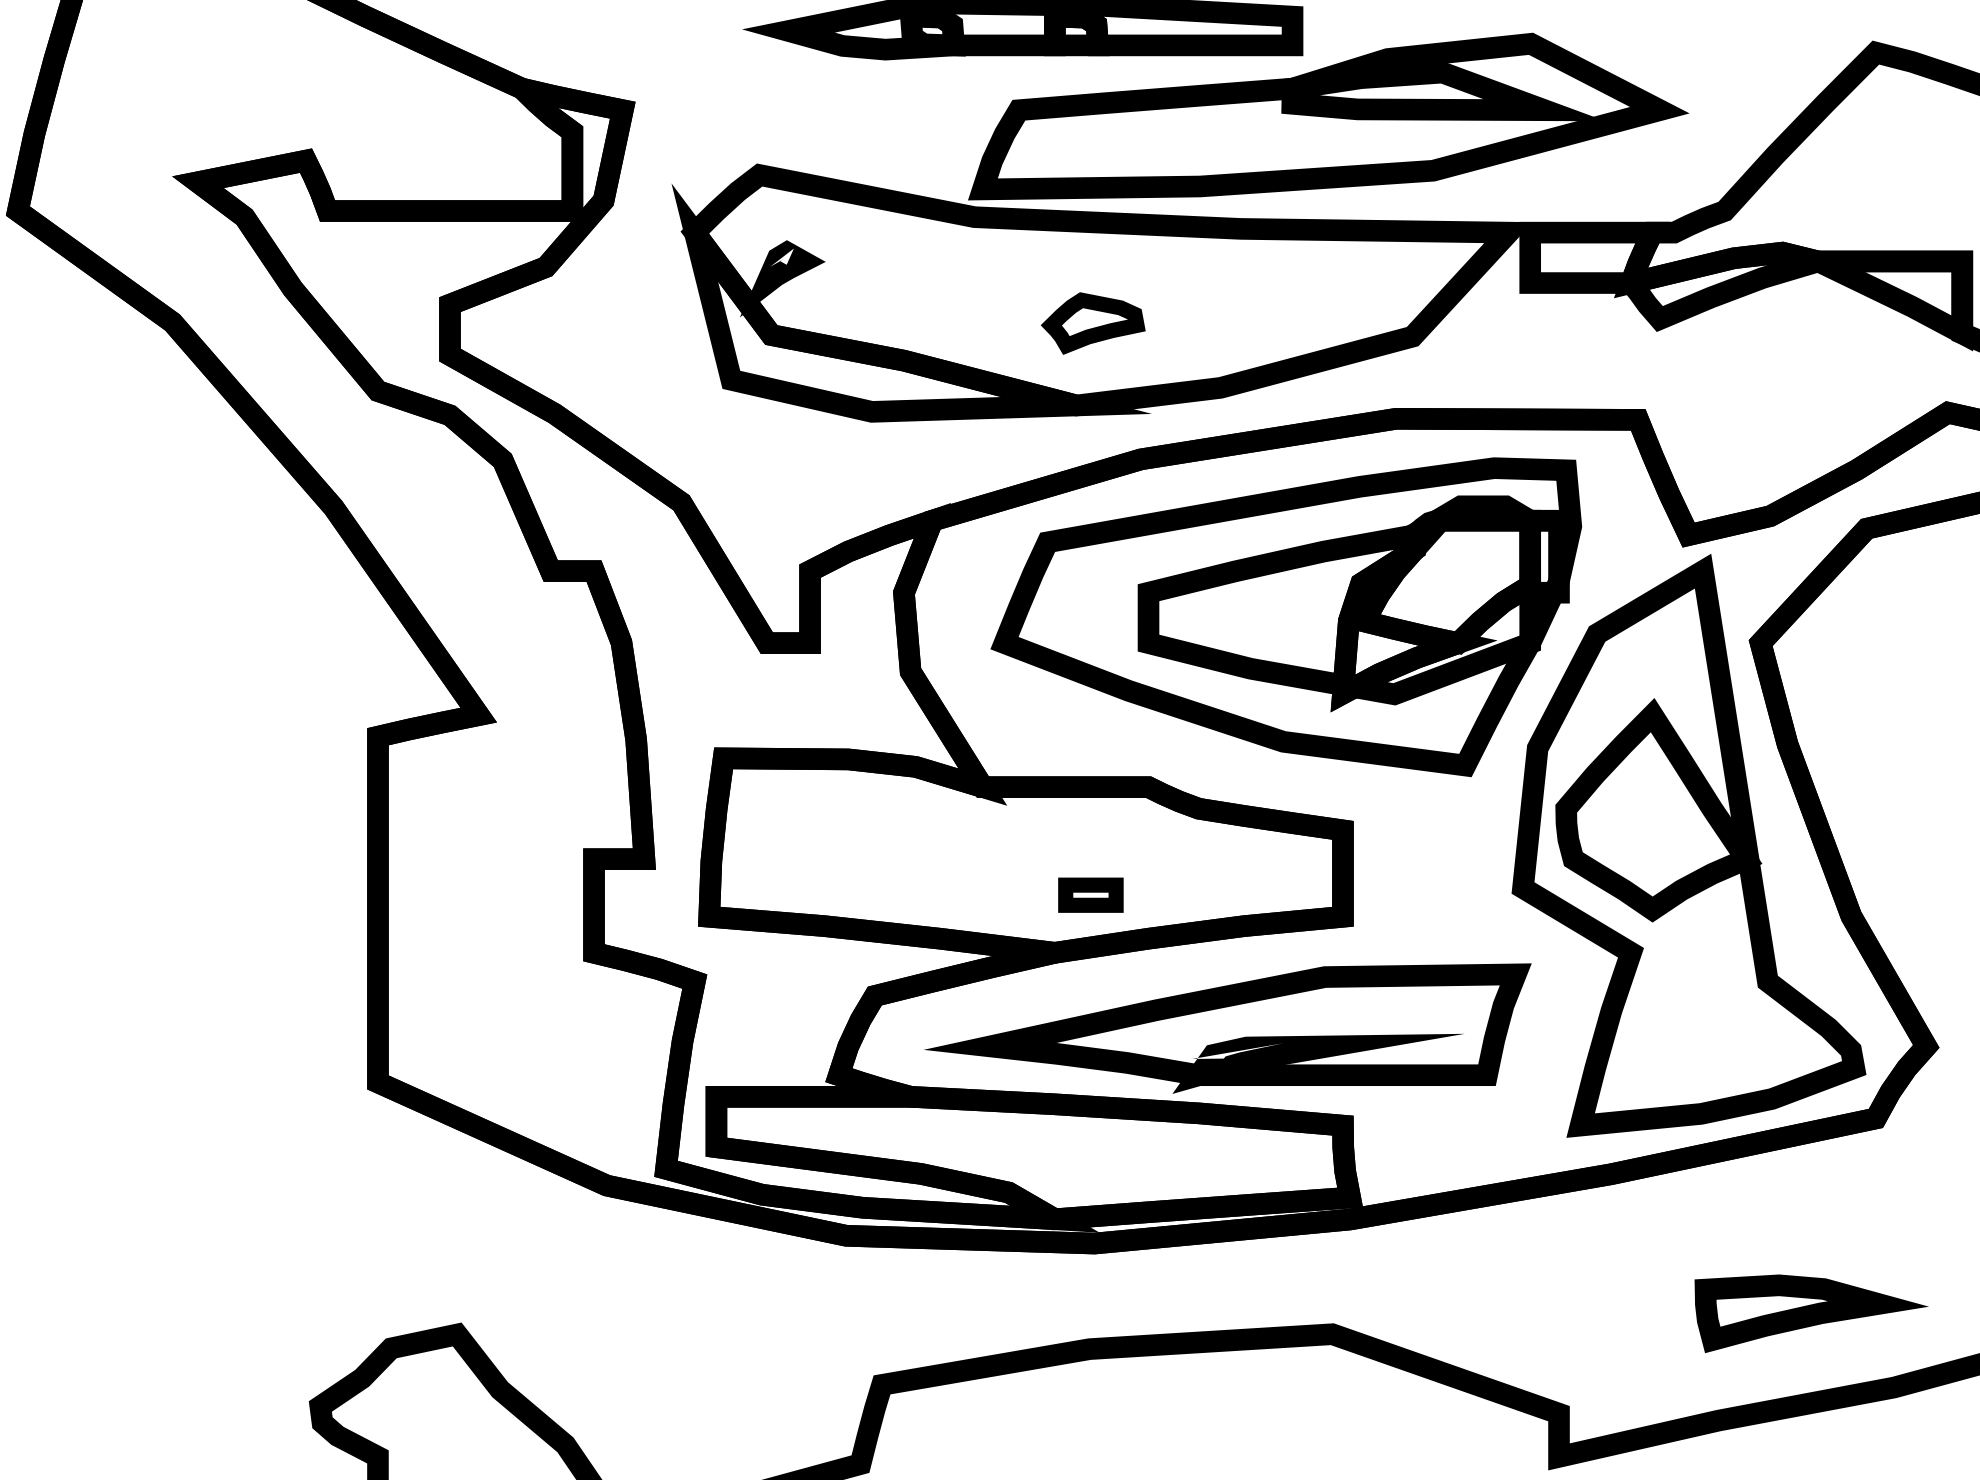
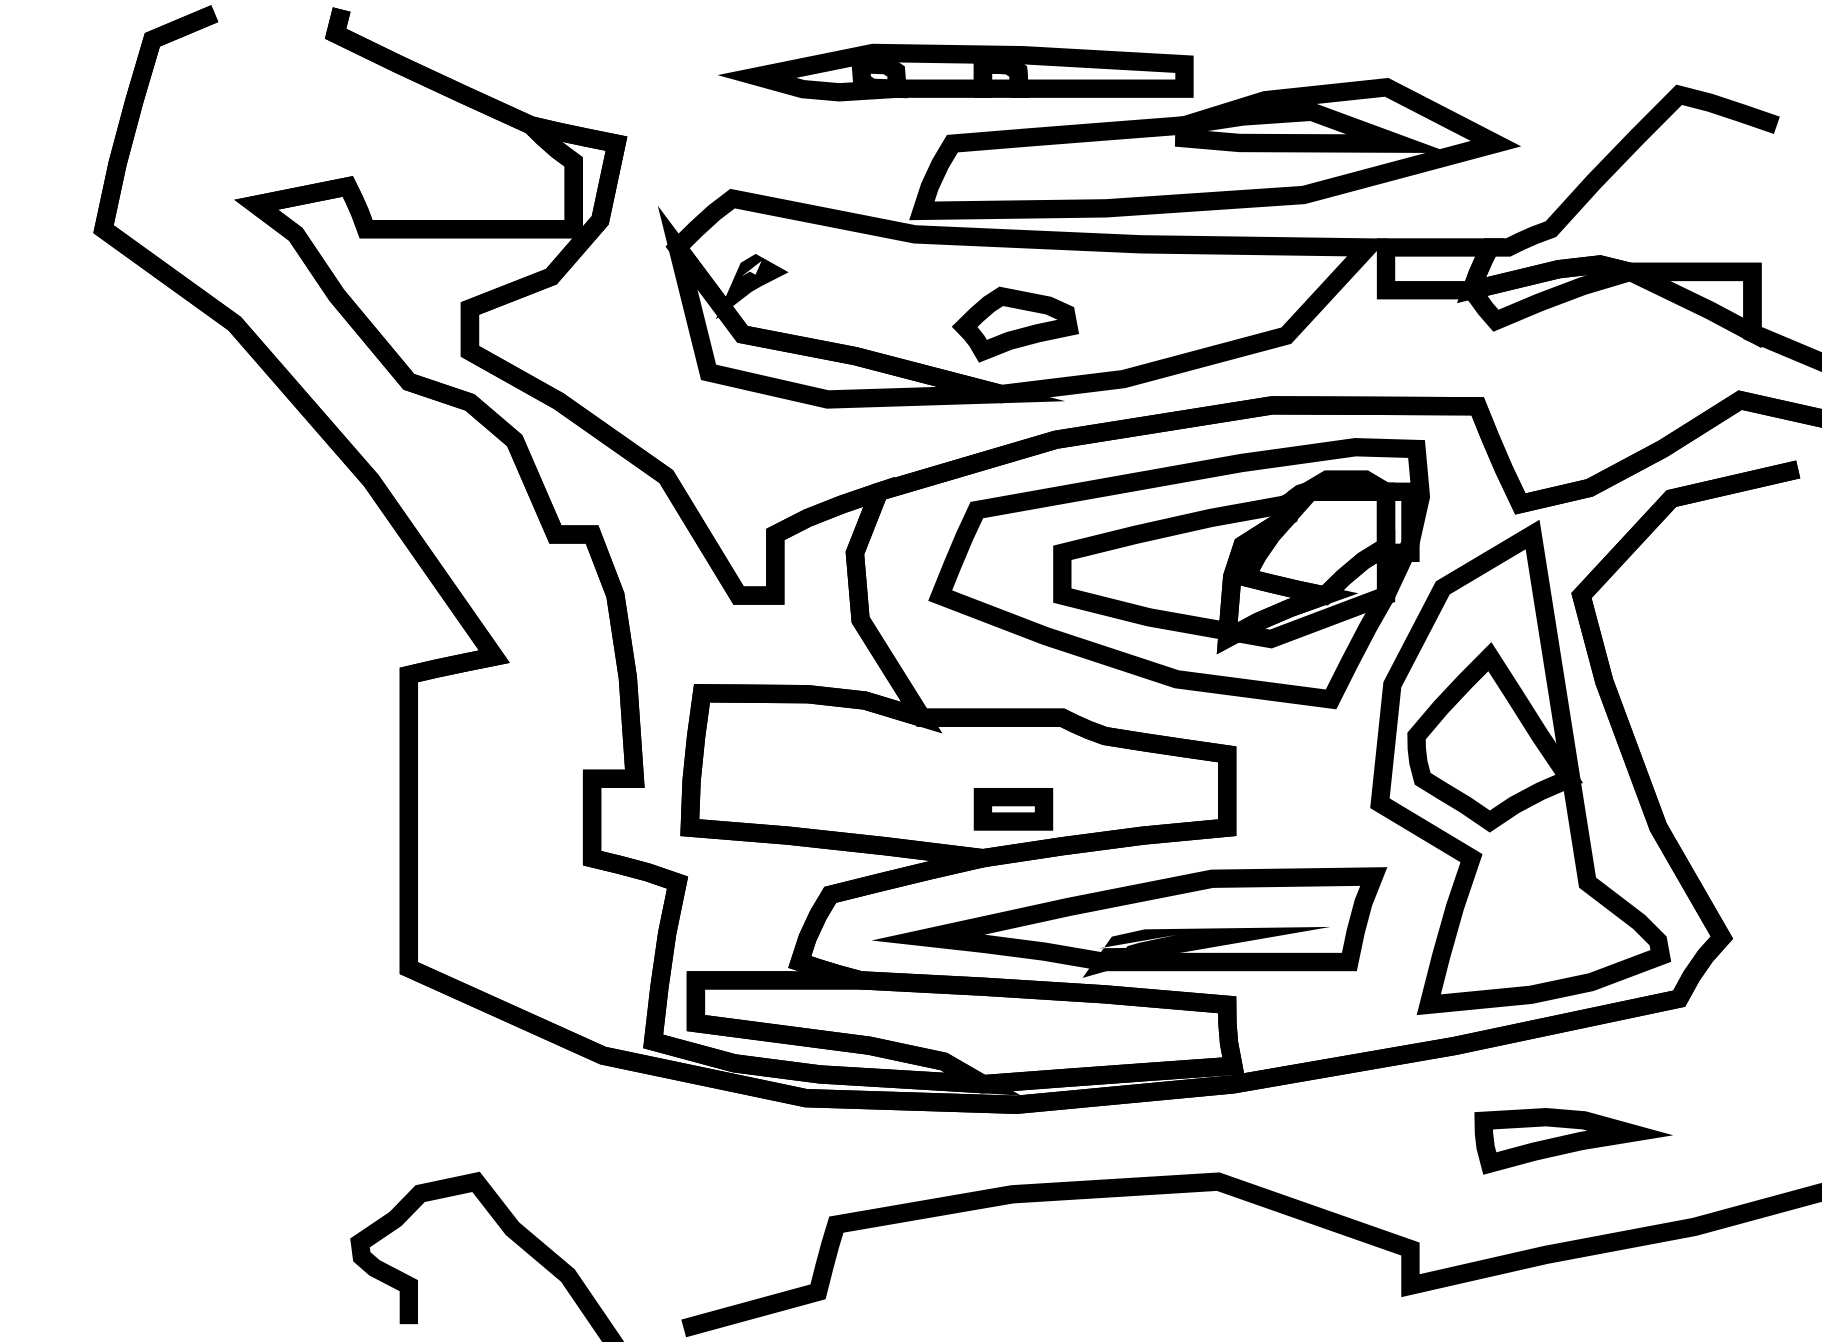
part: (1093, 323) -> (1015, 324), size x1.43
part: (1090, 895) -> (1013, 809), size x1.43
part: (1811, 1313) -> (1573, 1141), moved

